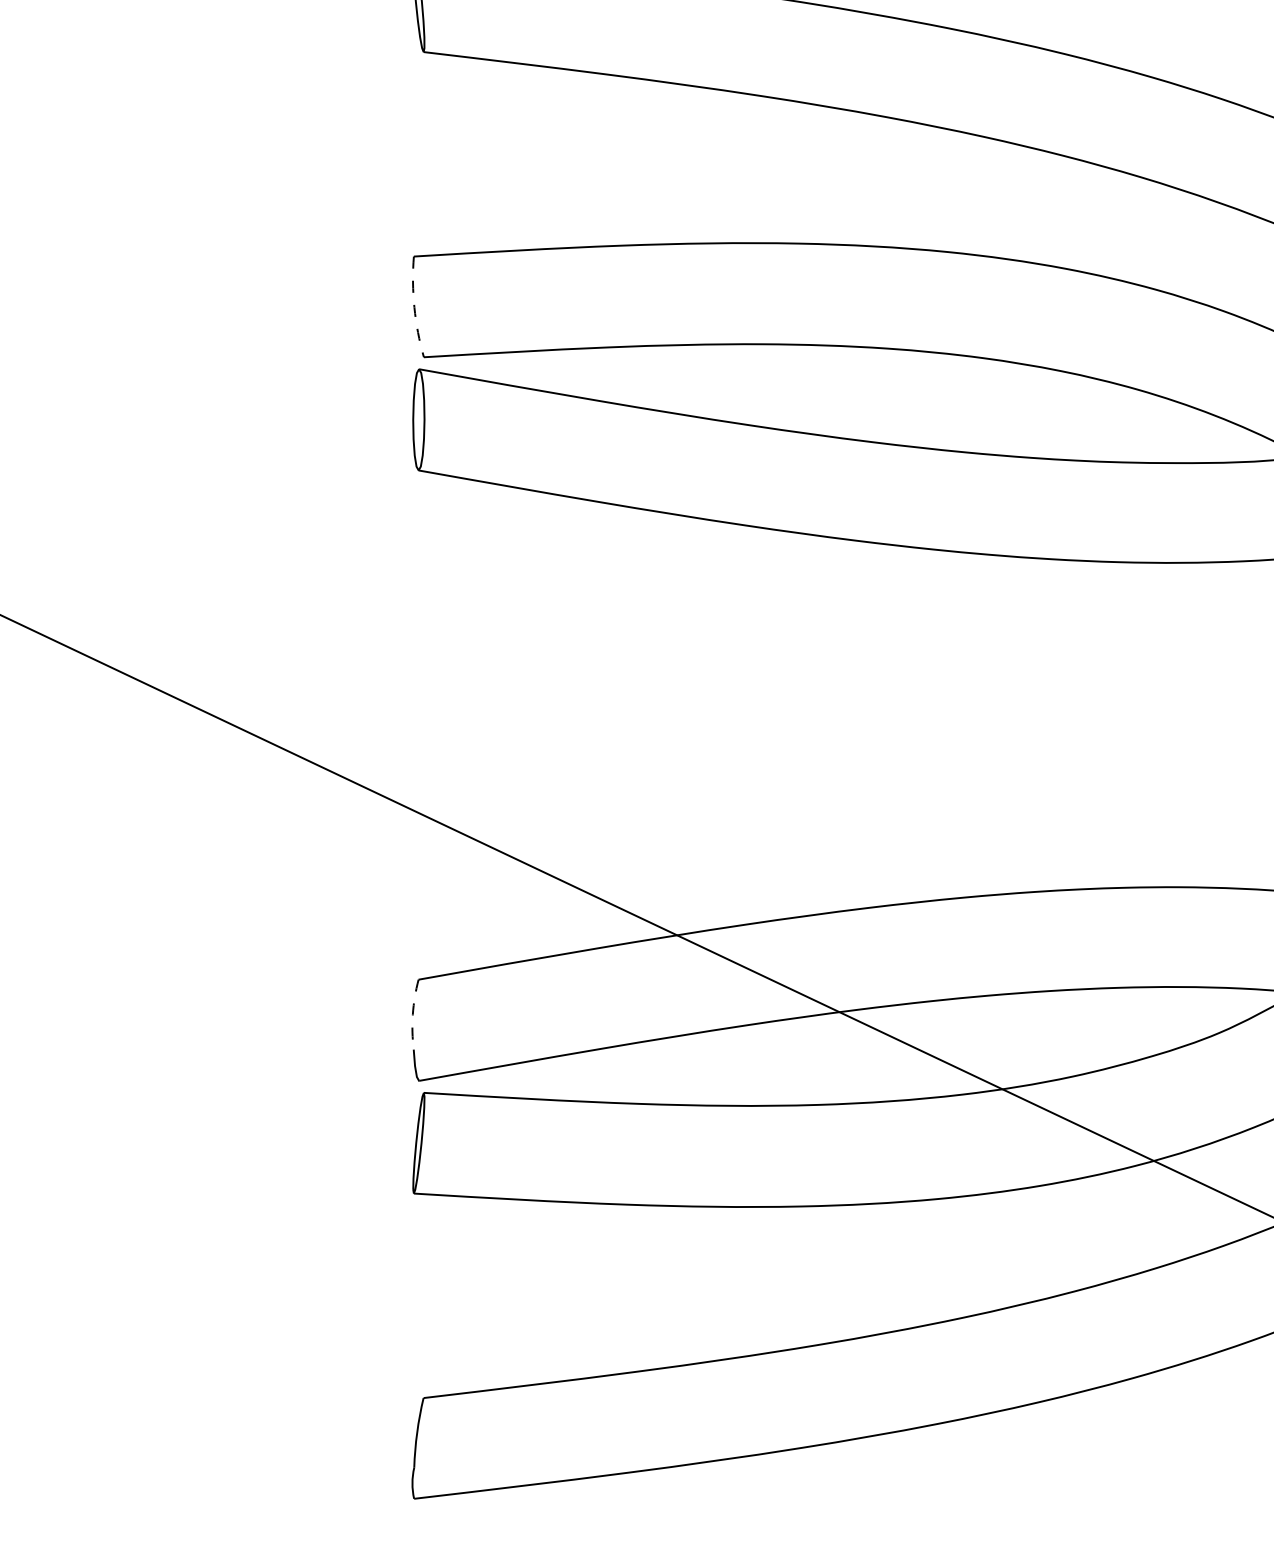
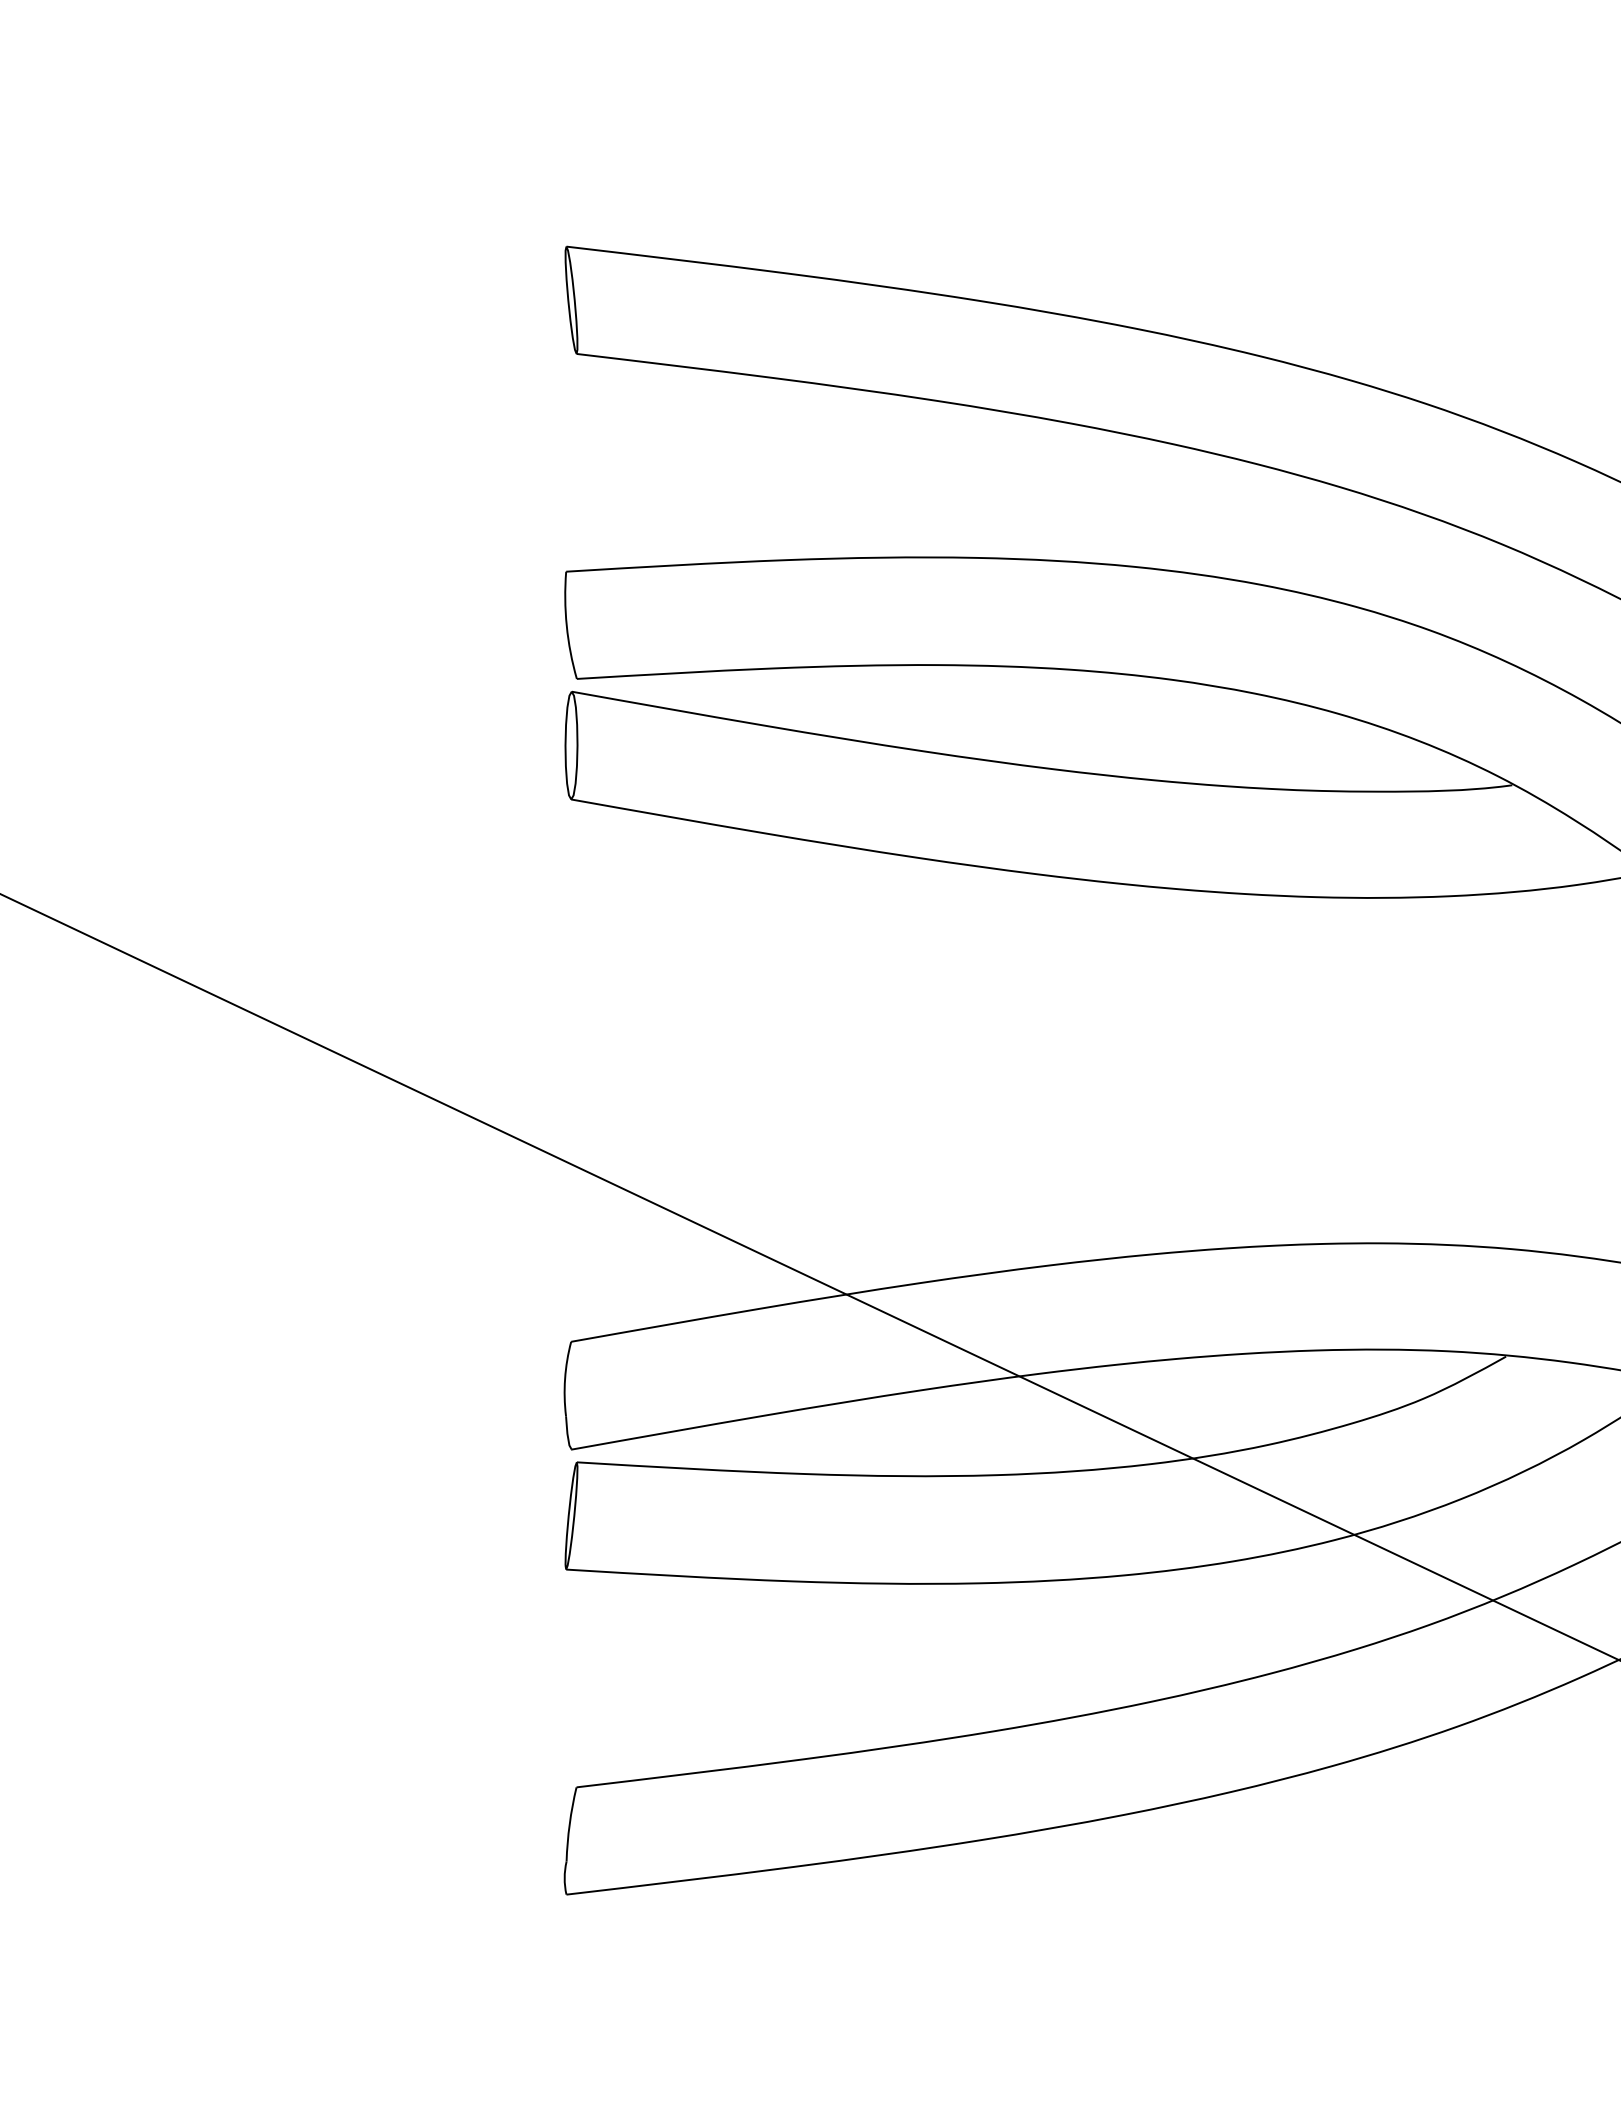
arc: (414, 307) -> (566, 625), dashed -> solid
arc: (413, 1014) -> (565, 1378), dashed -> solid

